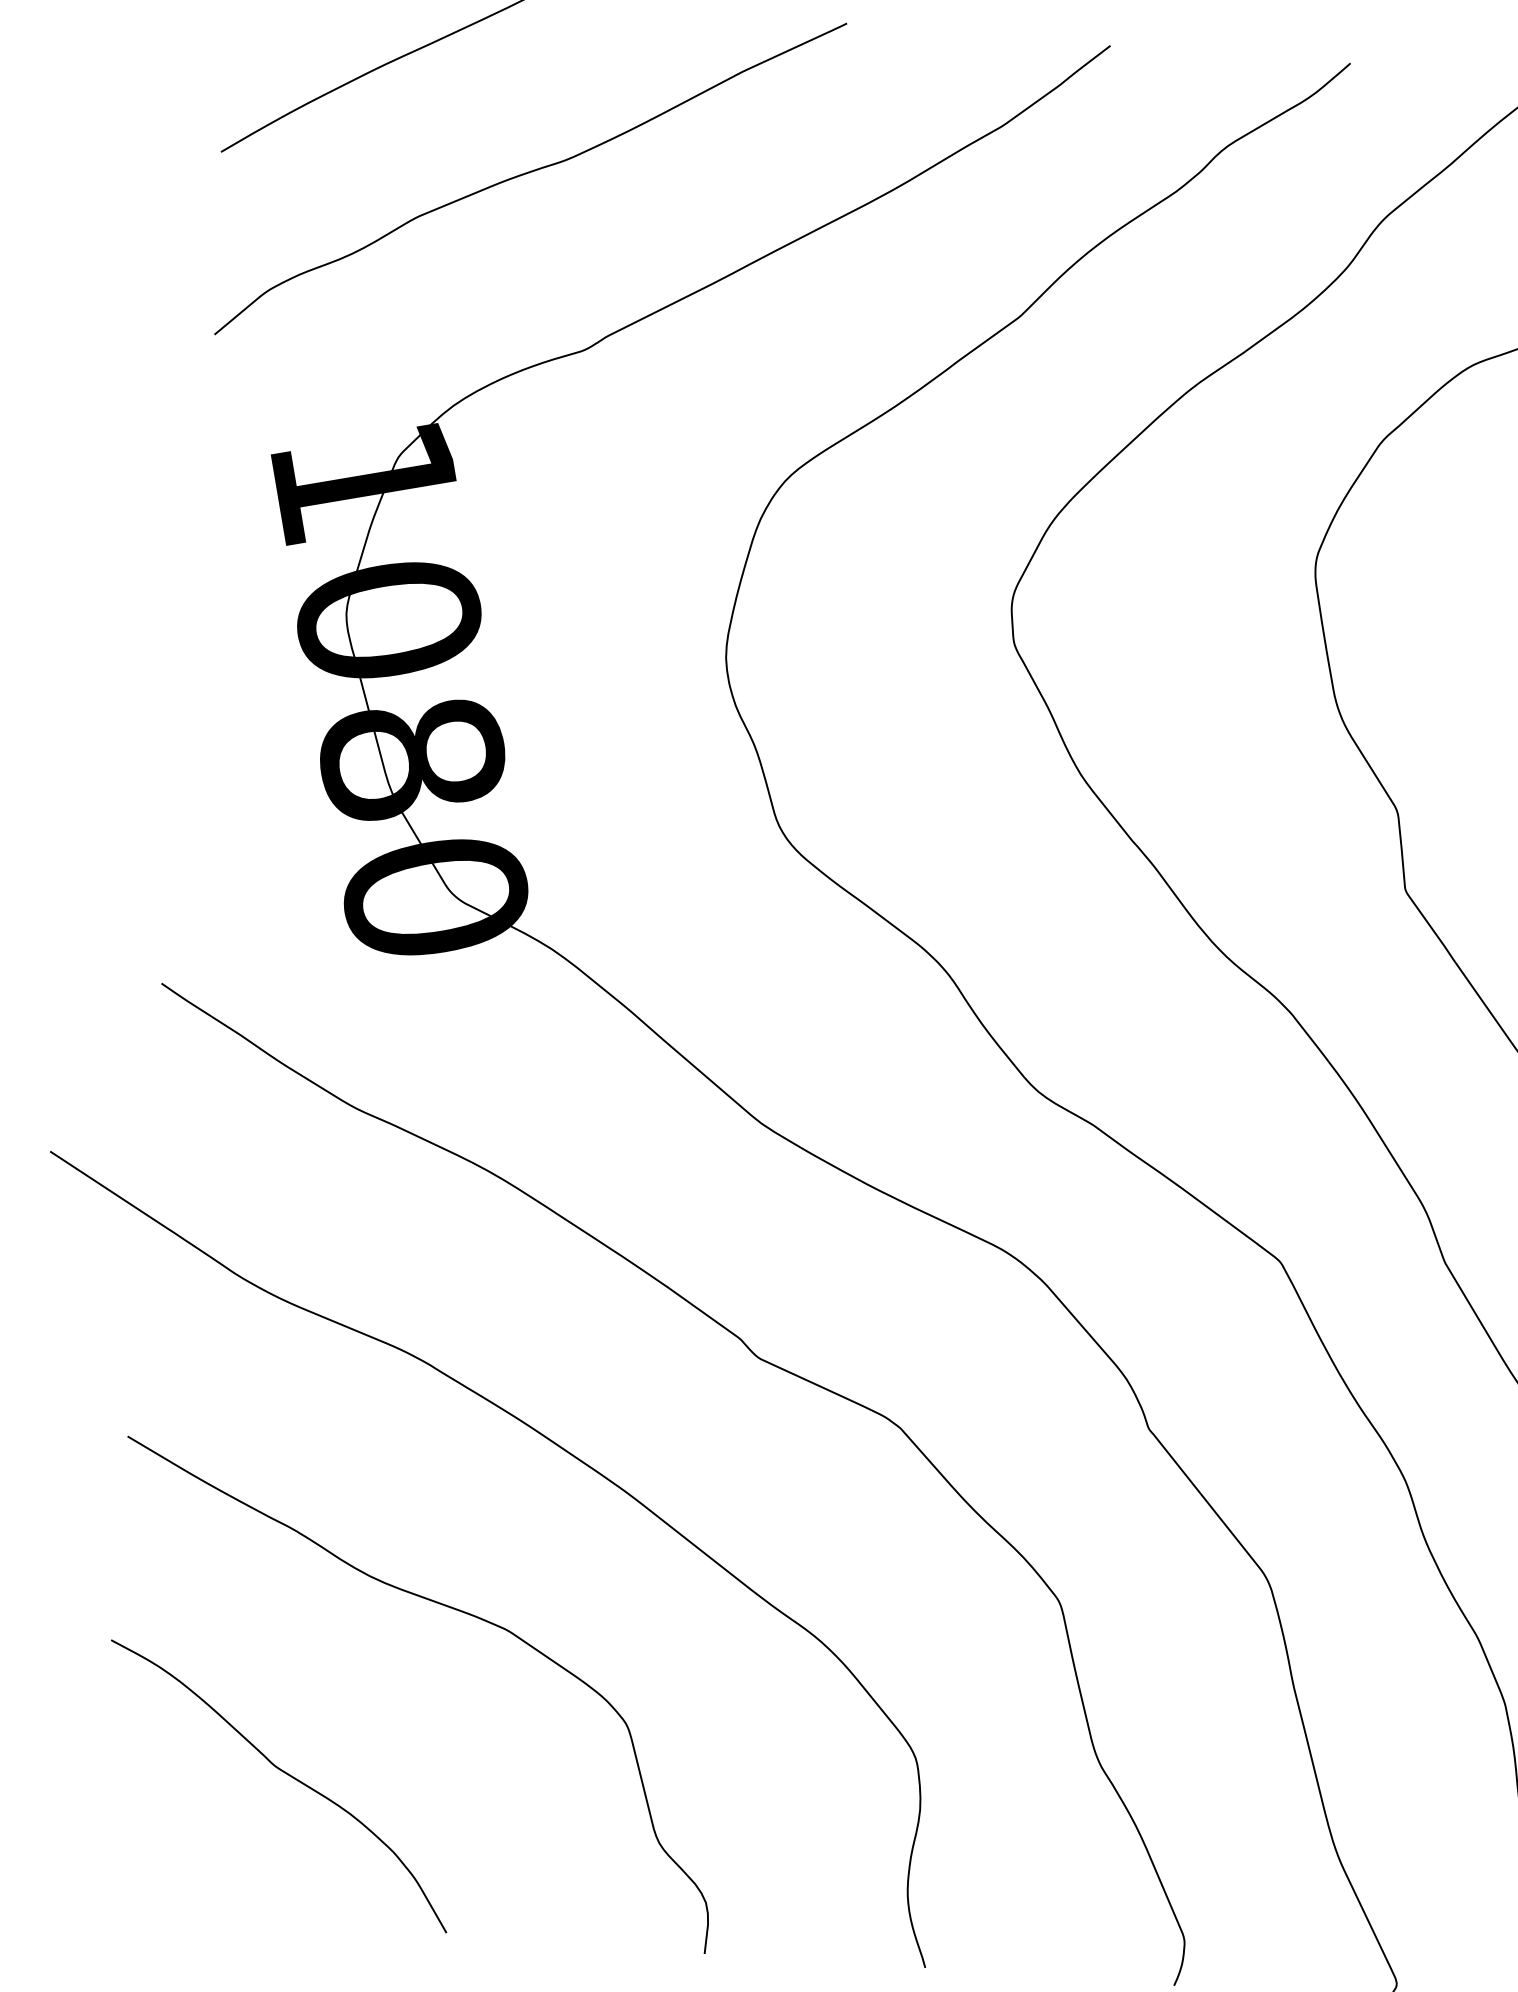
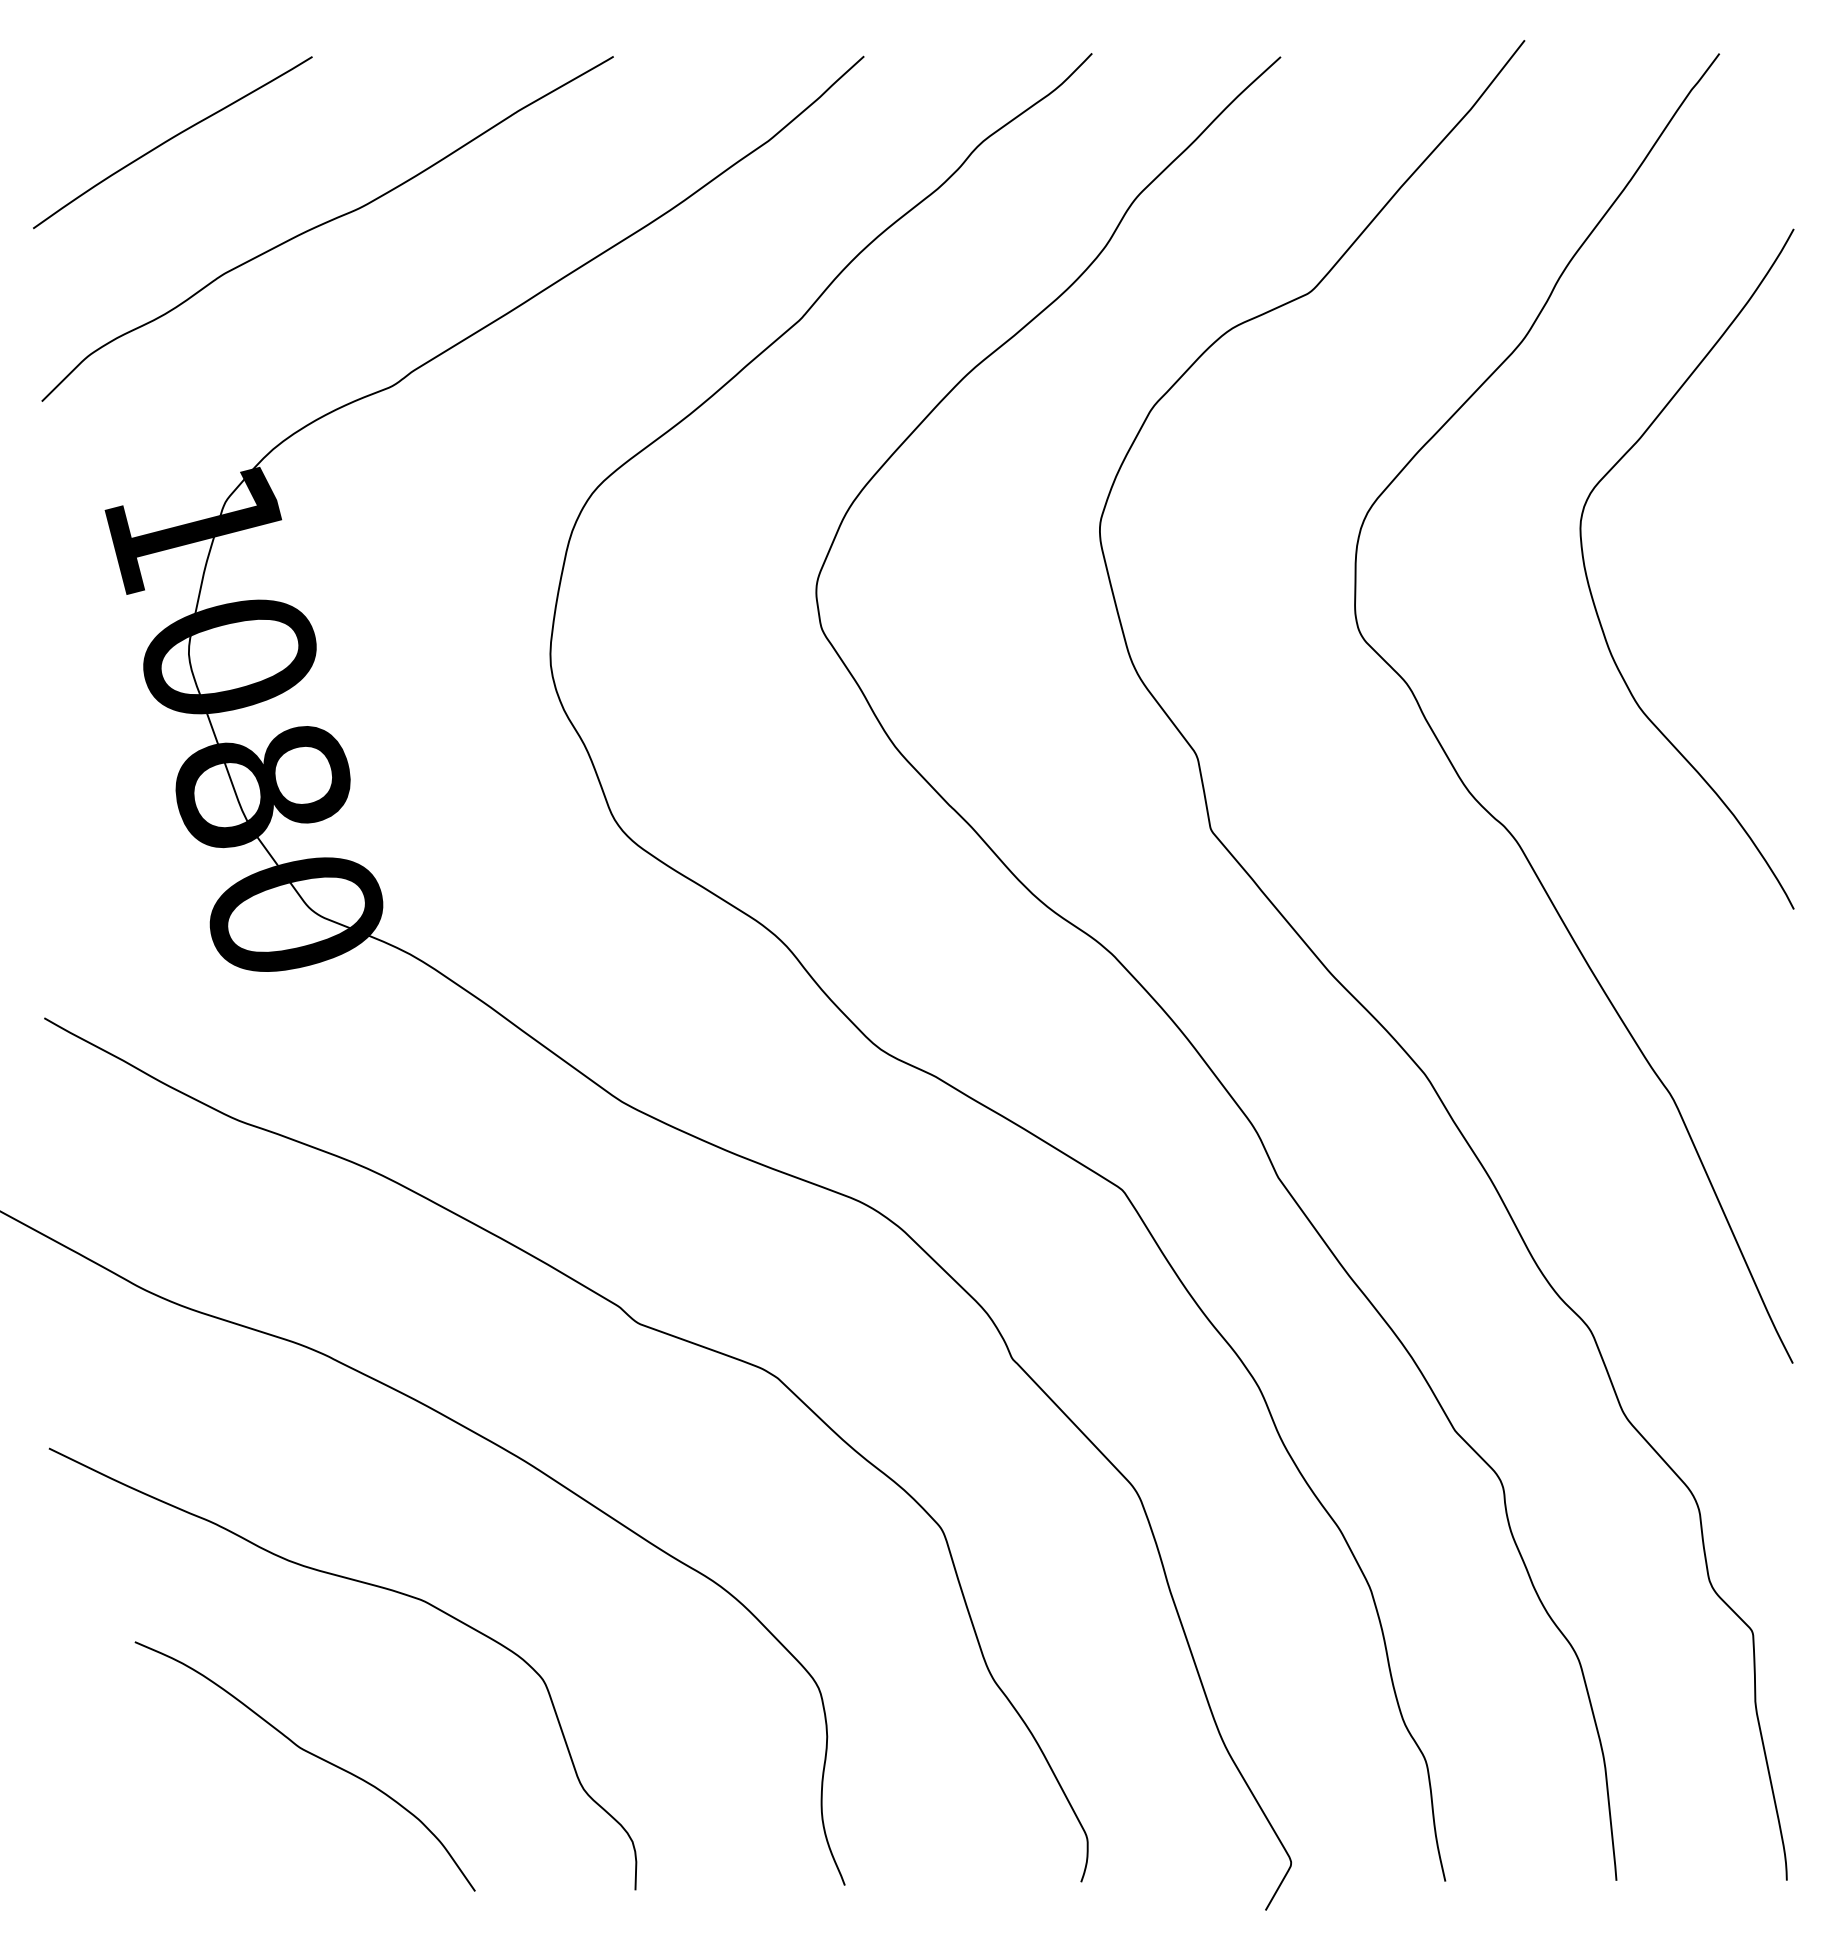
curve: (285, 1774) -> (310, 1754), moved

